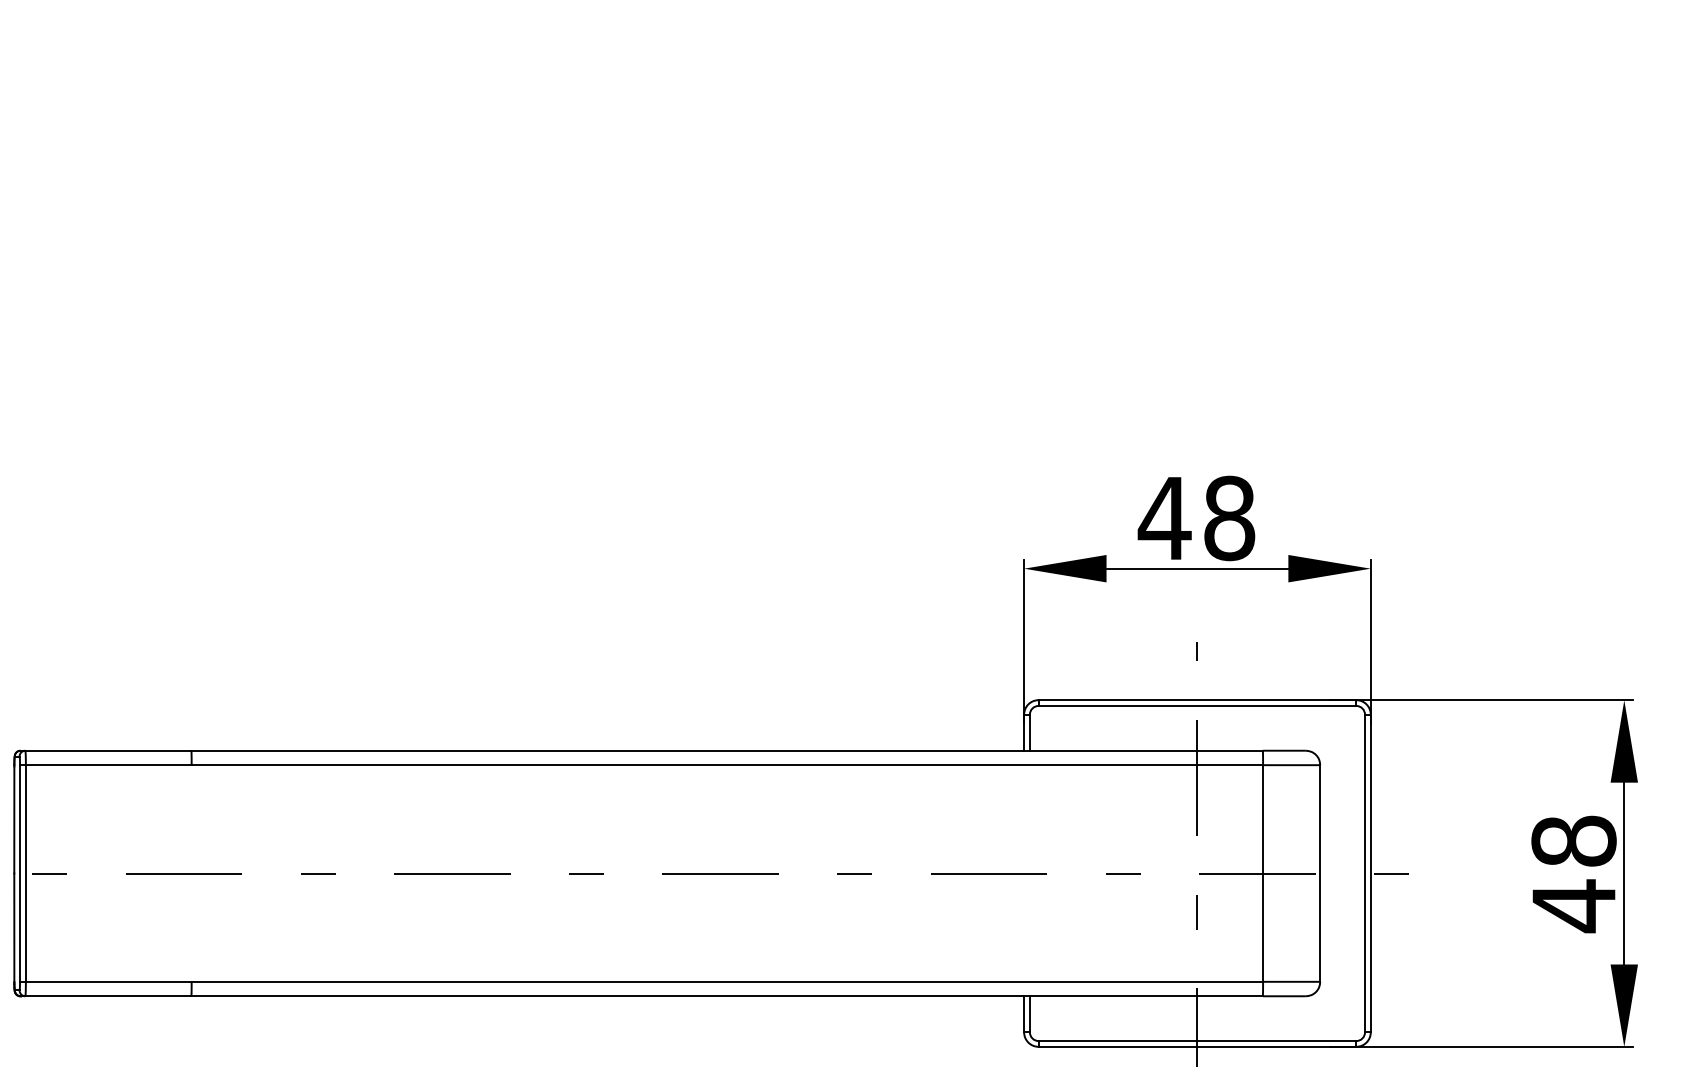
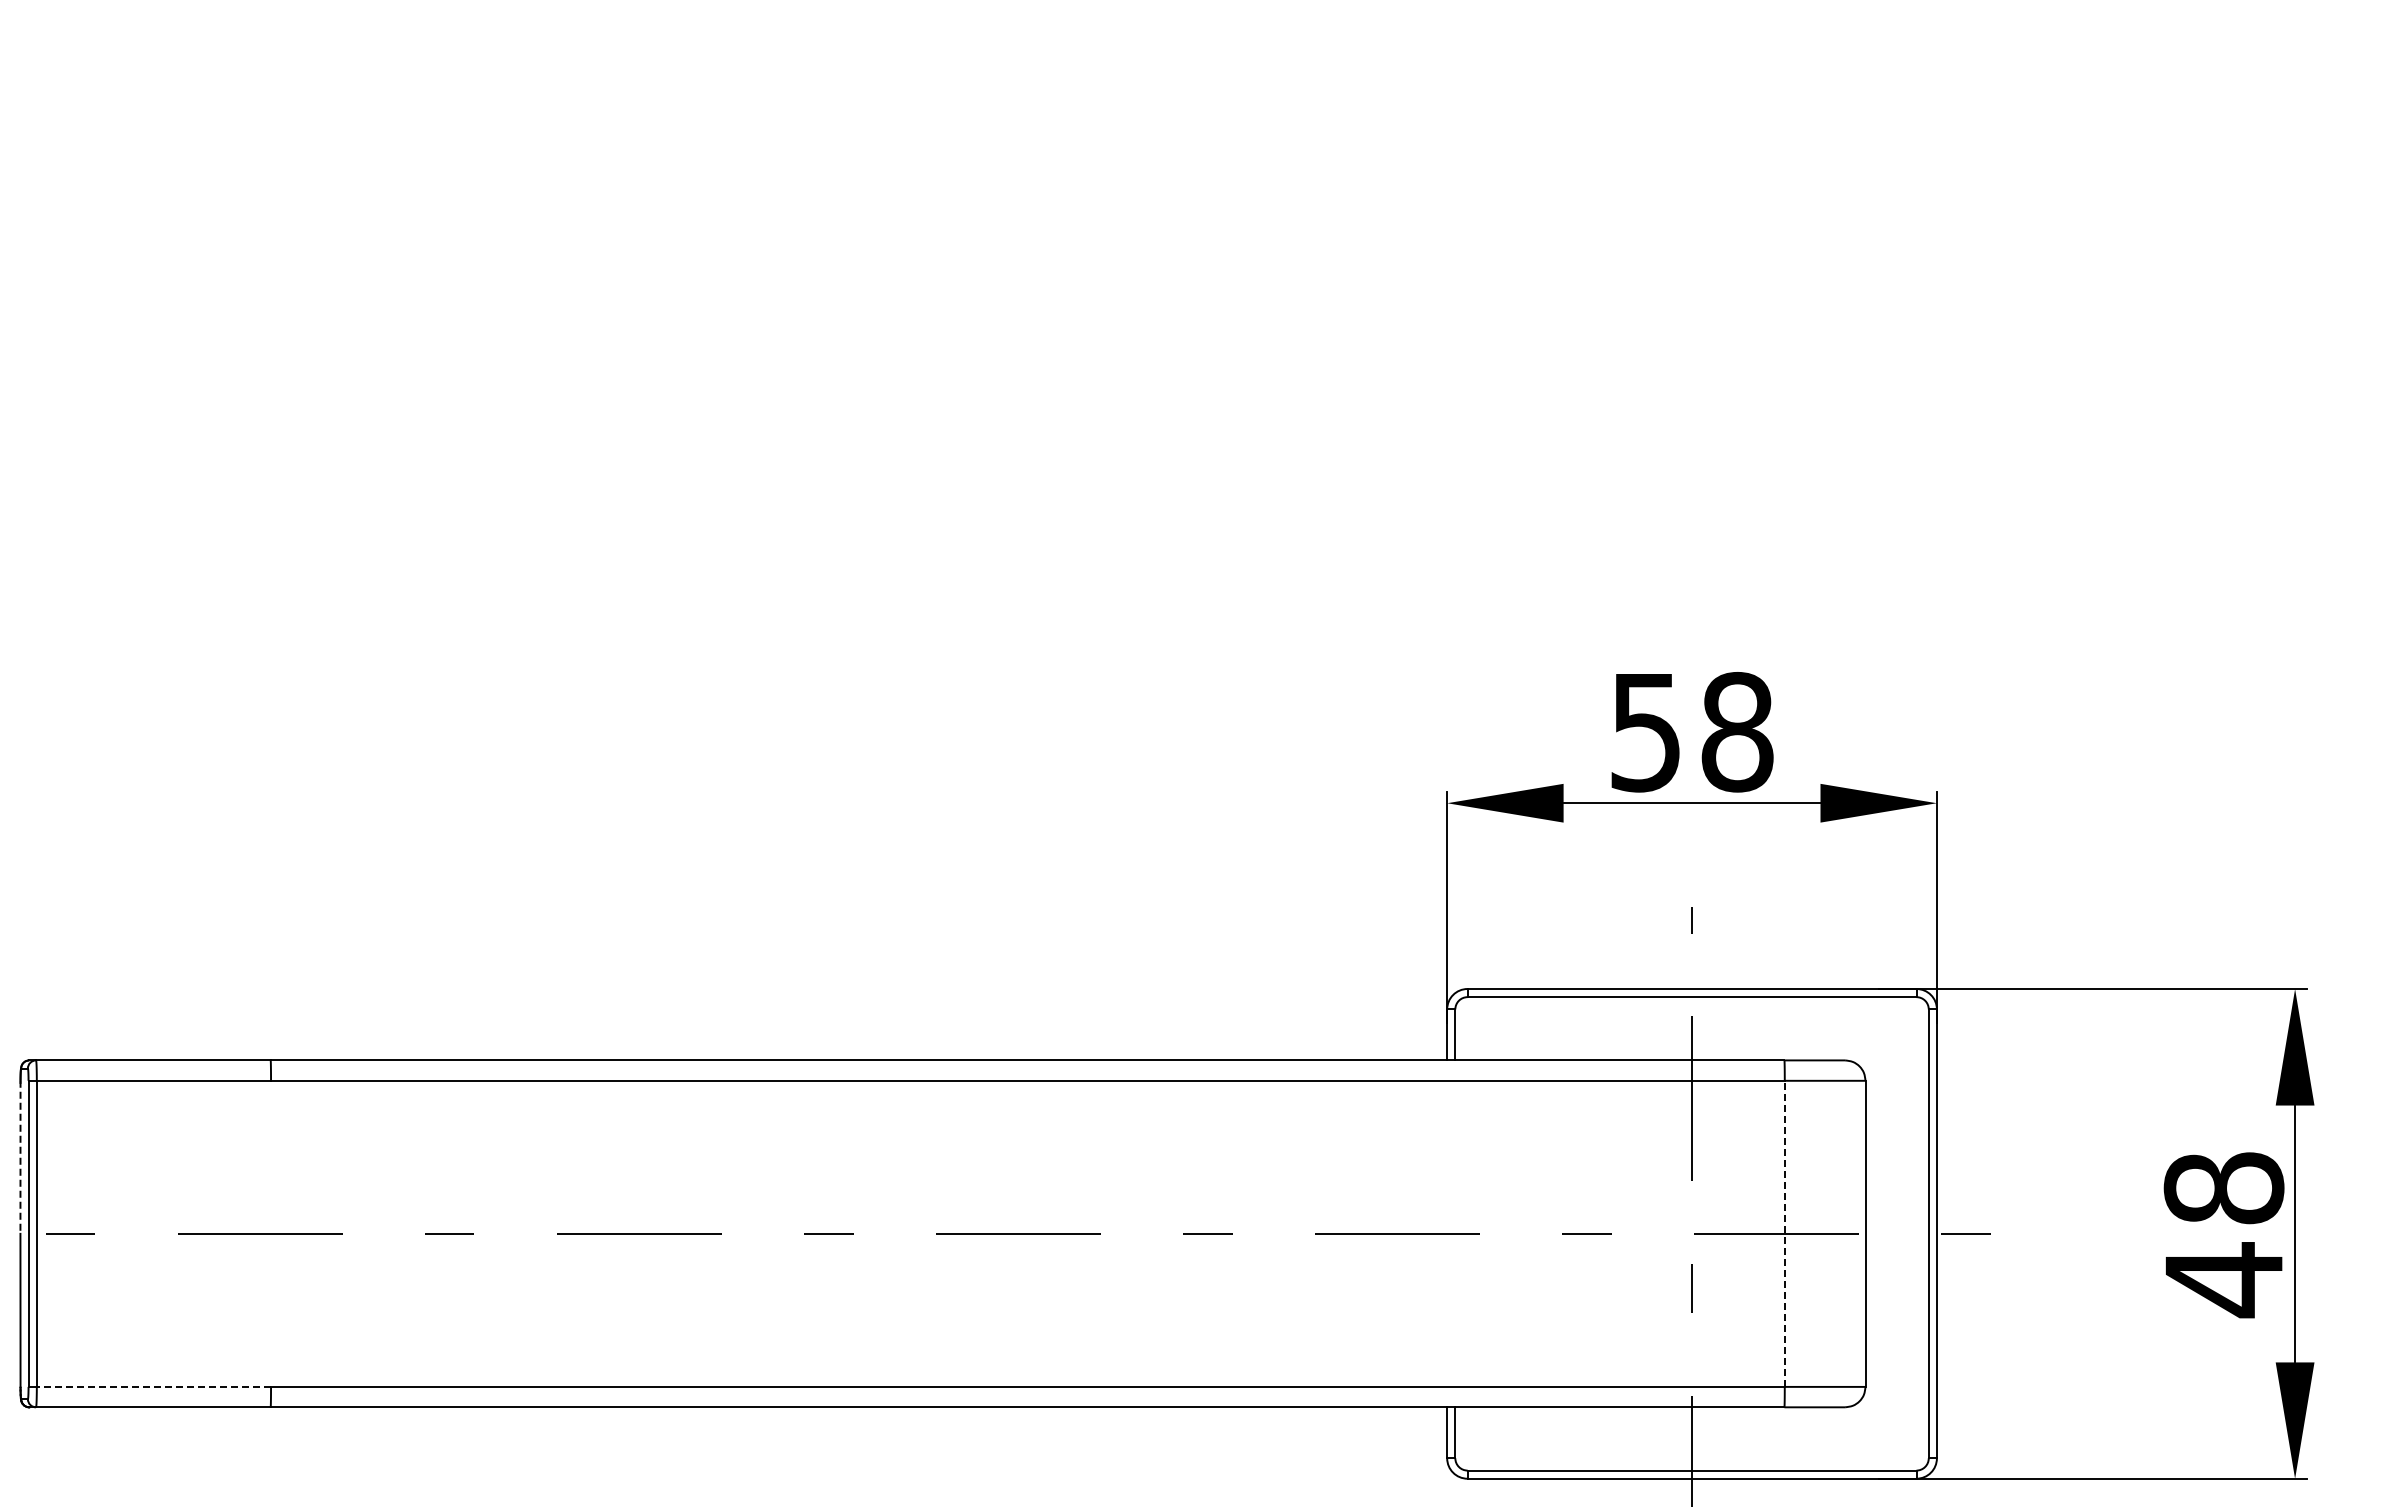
text: (1164, 519) -> (1645, 733), 48 -> 58
line: (14, 819) -> (20, 1157), solid -> dashed
line: (1262, 873) -> (1784, 1233), solid -> dashed
line: (108, 981) -> (153, 1386), solid -> dashed

